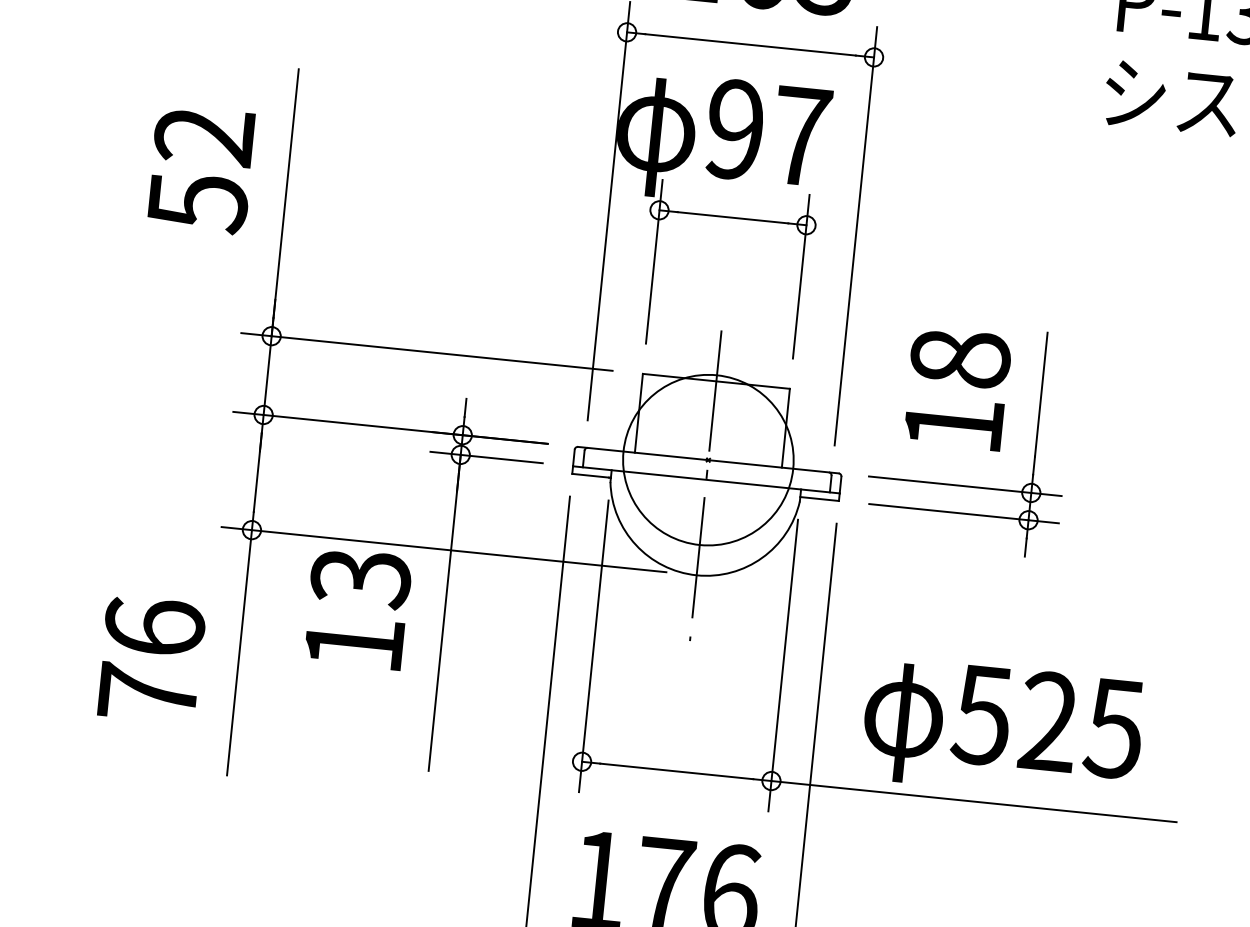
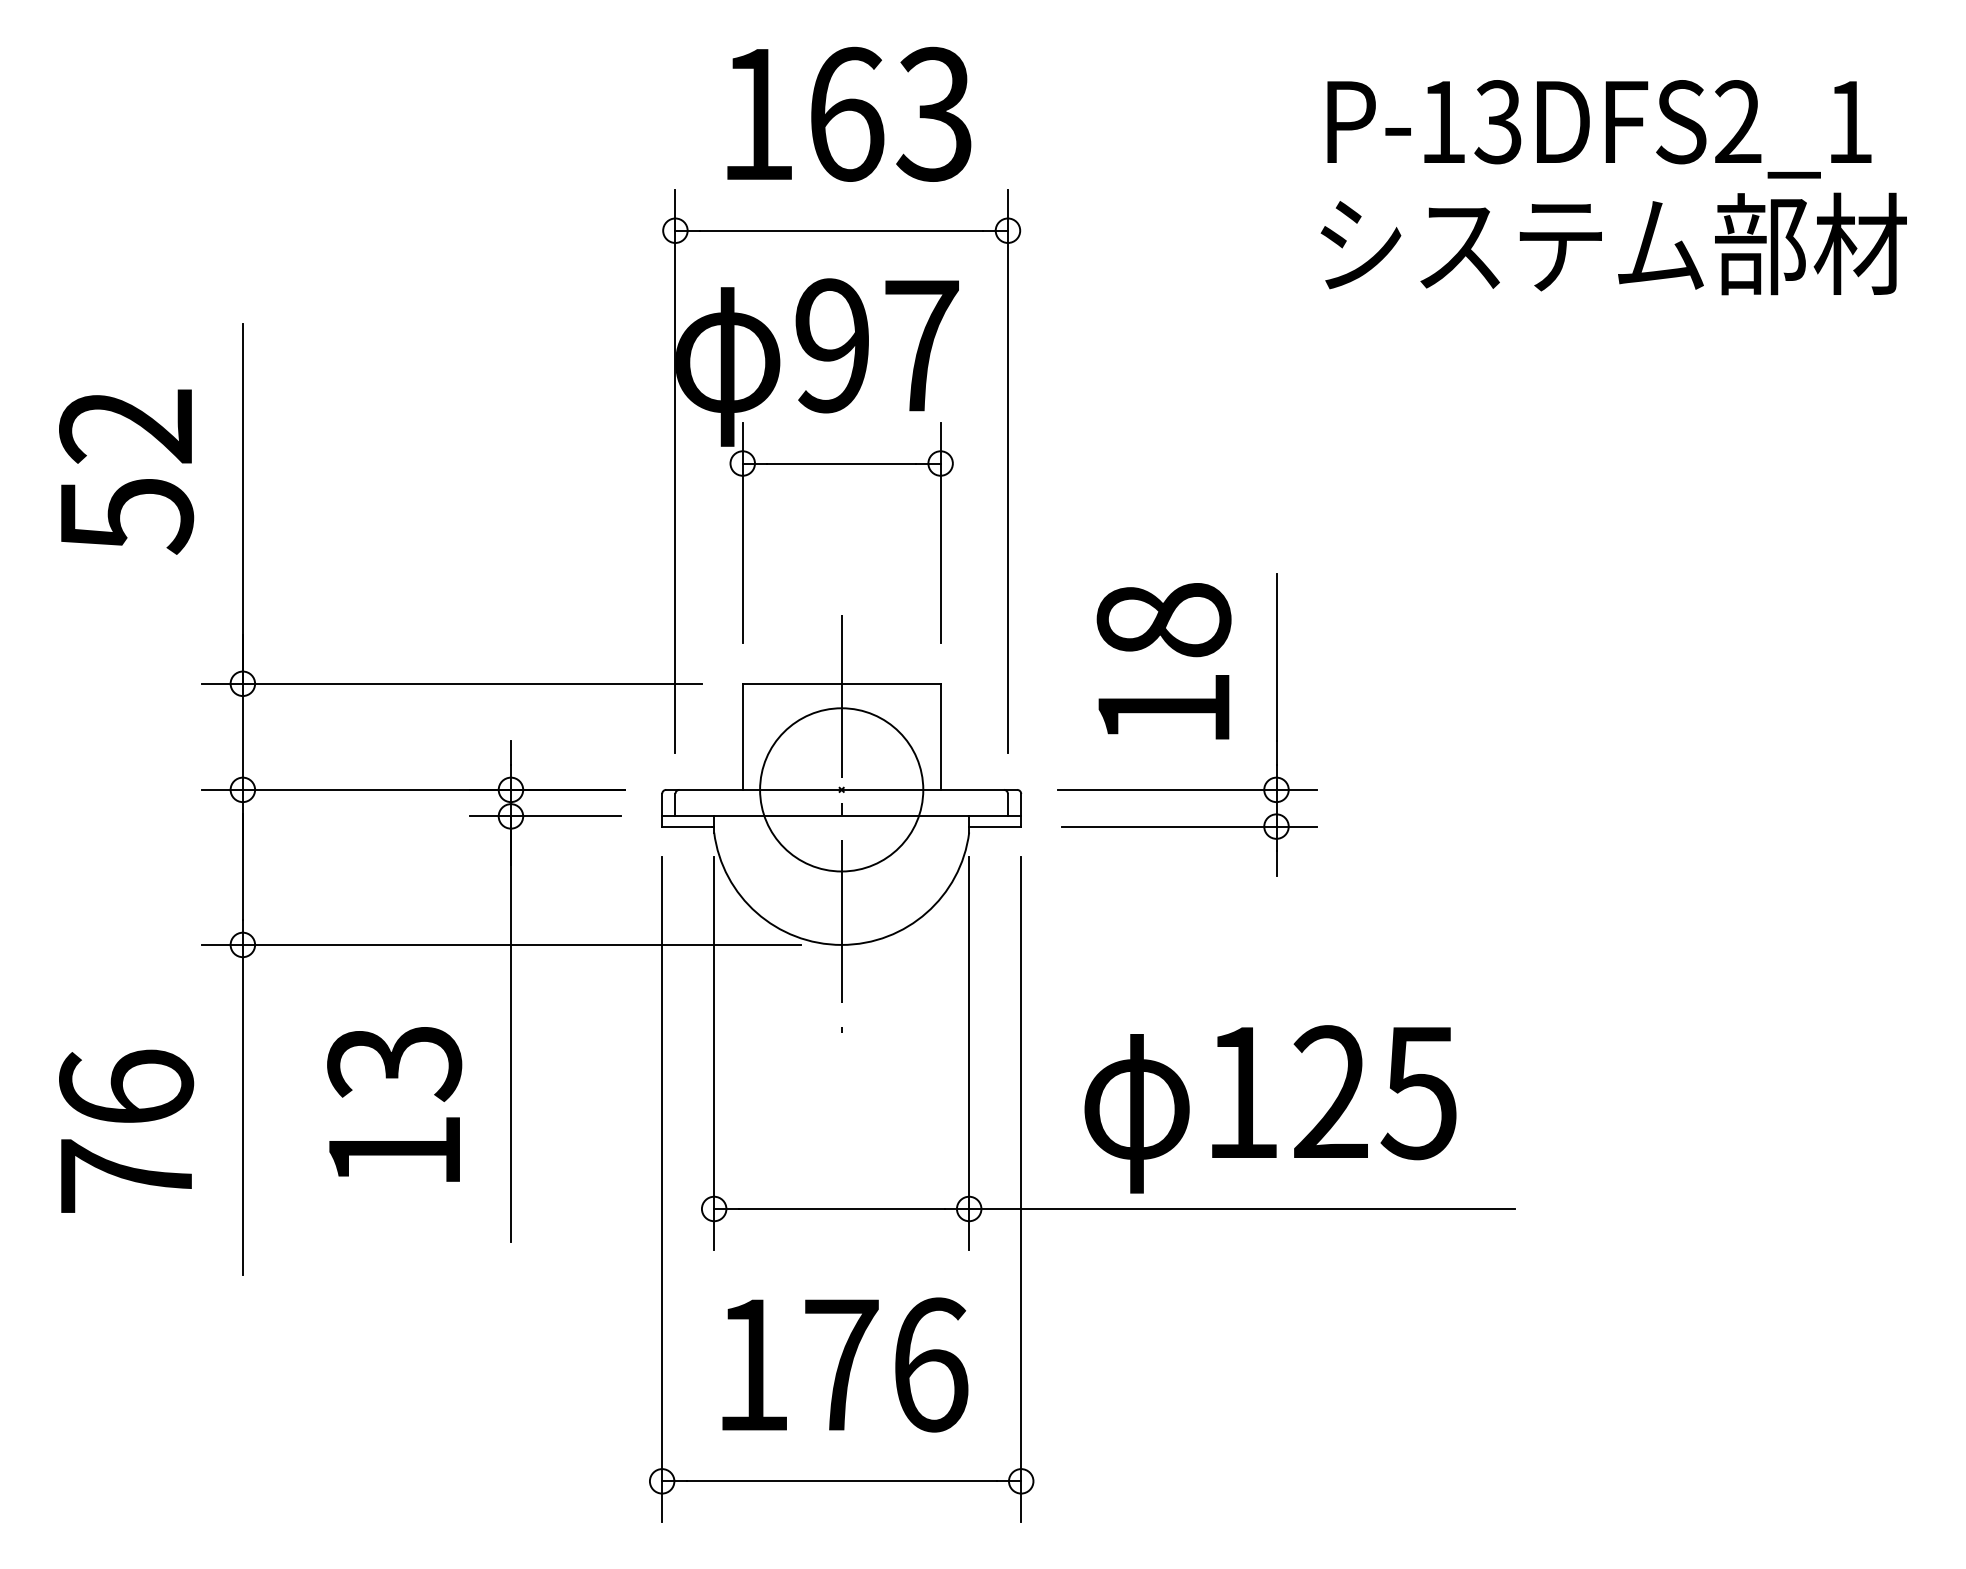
circle: (708, 459) -> (841, 789), size x0.71
text: (357, 608) -> (394, 1104), moved
text: (981, 715) -> (1240, 1093), 525 -> 125

